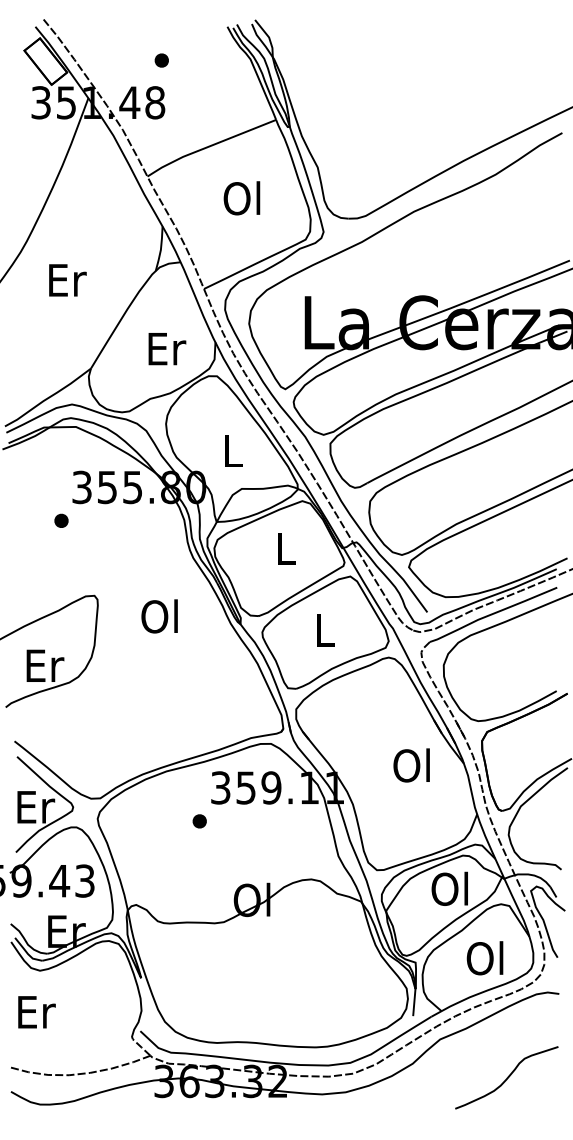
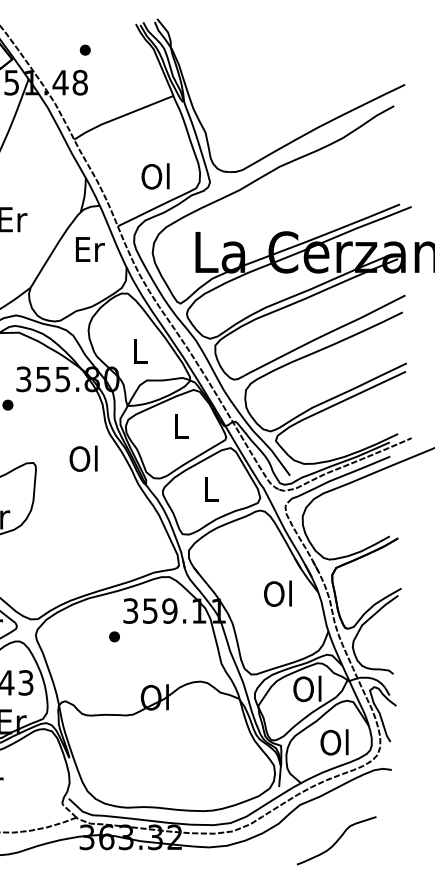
text: (241, 198) -> (155, 176), moved
text: (167, 349) -> (90, 249), moved
text: (159, 616) -> (83, 458), moved
curve: (506, 1077) -> (336, 840), moved

